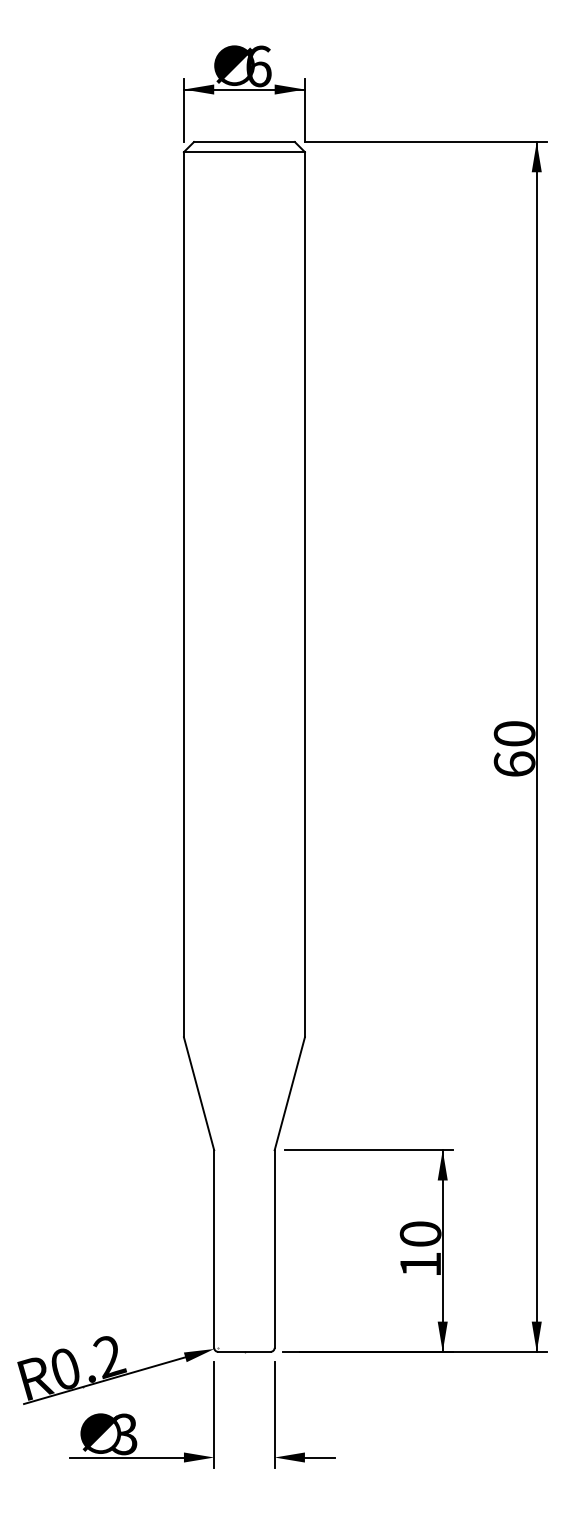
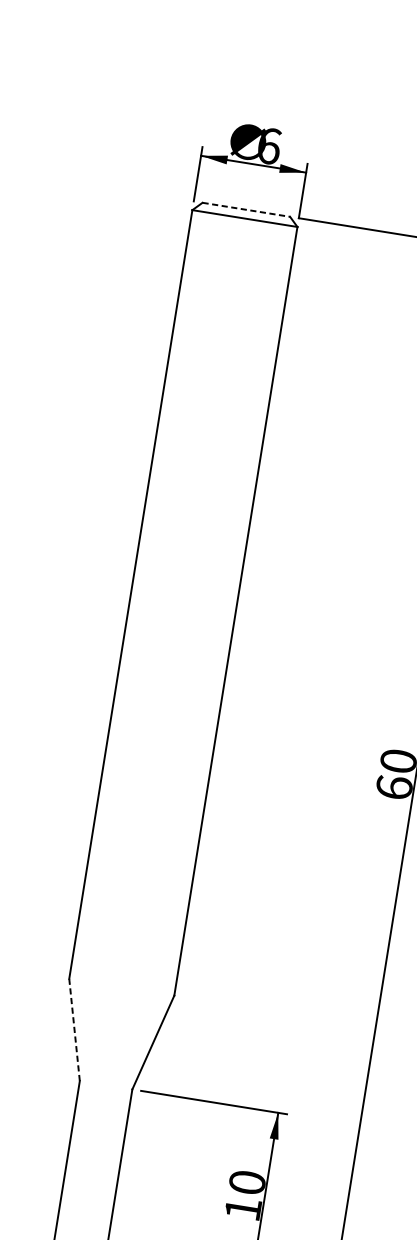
line: (244, 142) -> (246, 210), solid -> dashed
line: (198, 1093) -> (74, 1029), solid -> dashed

